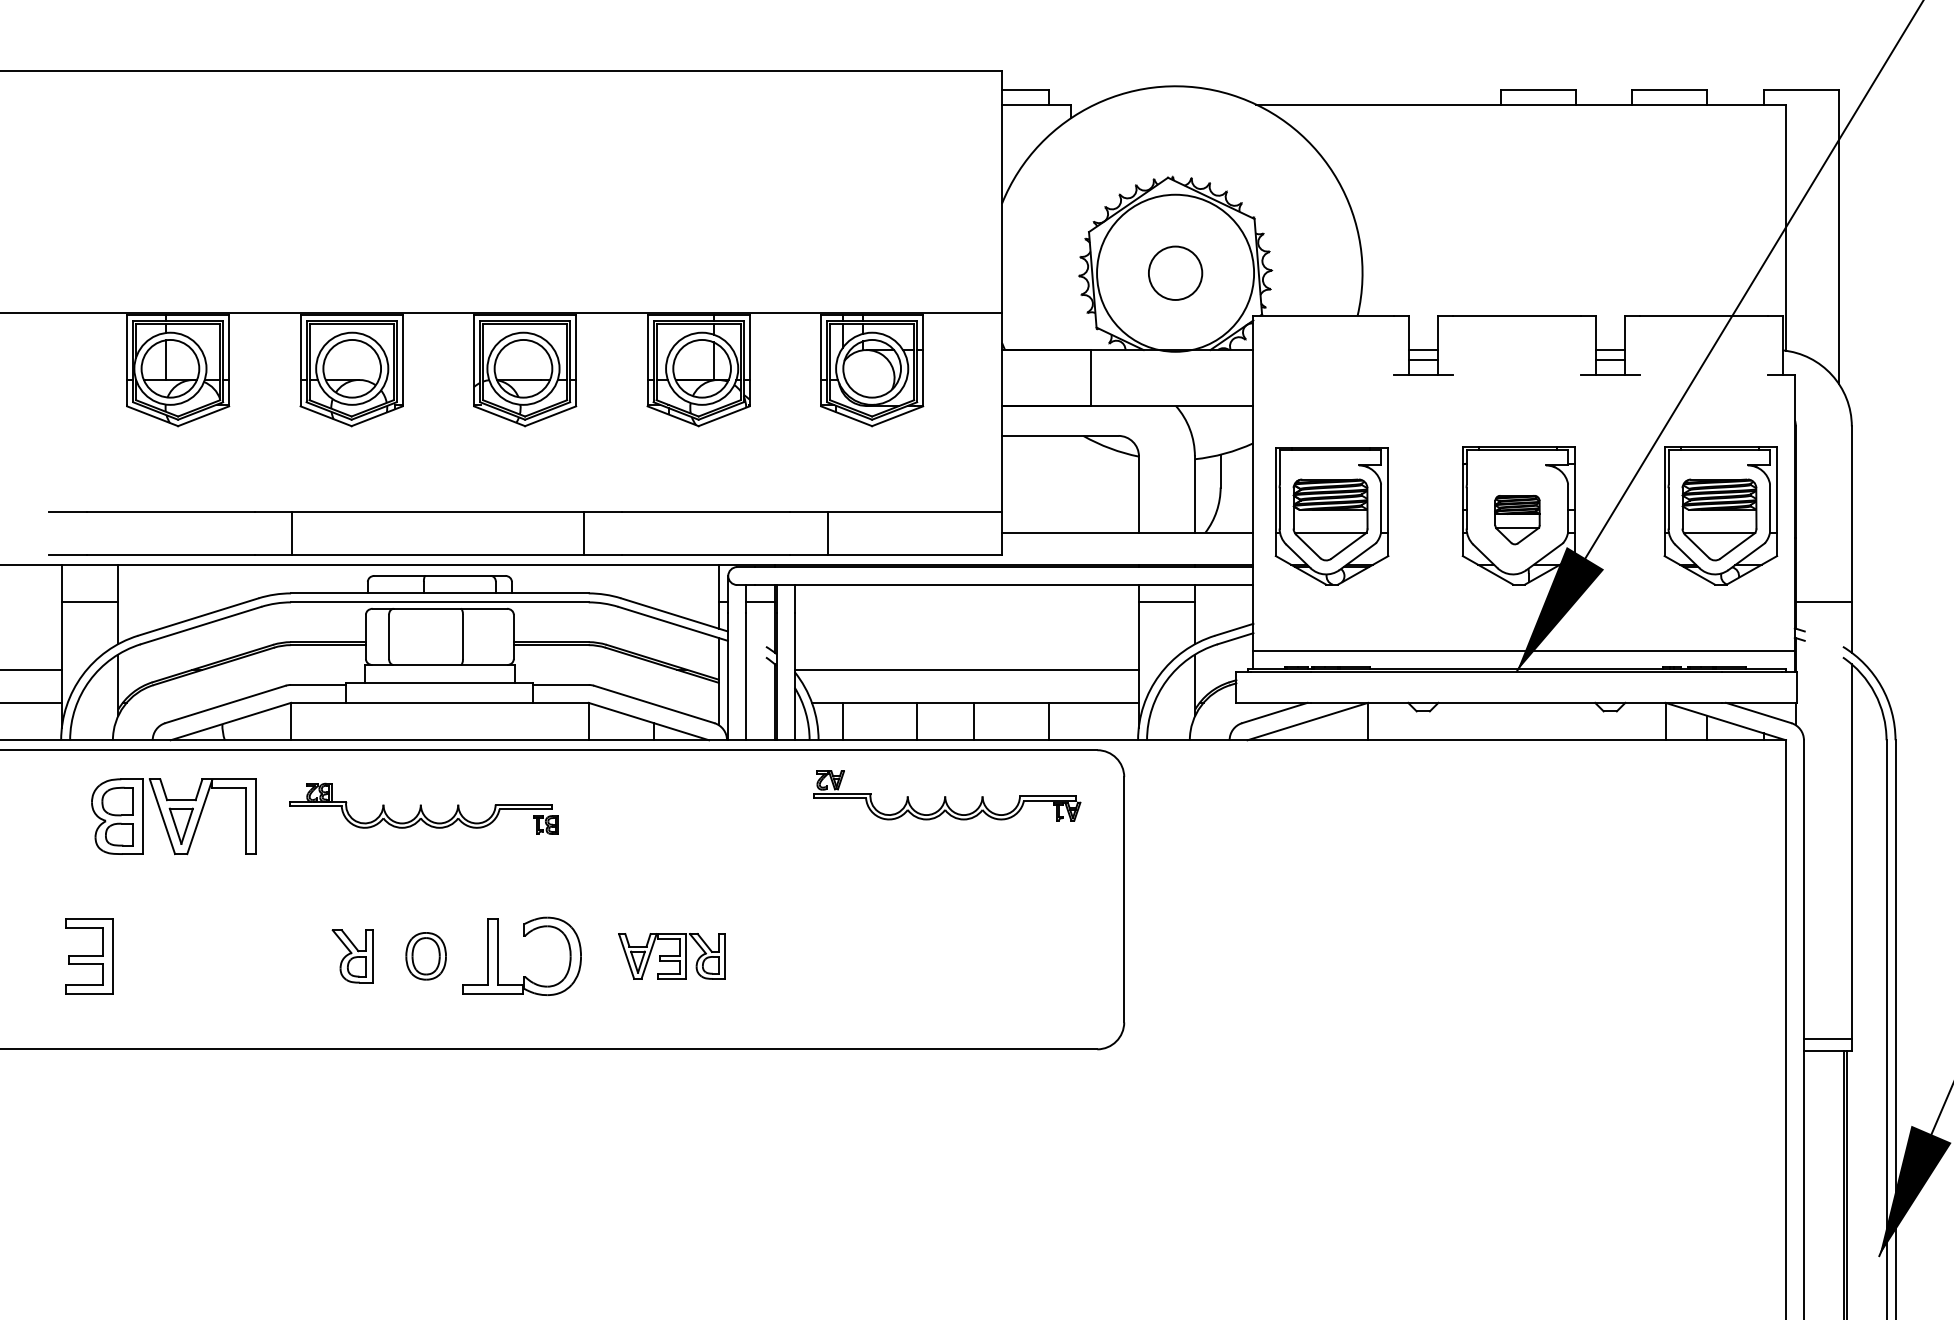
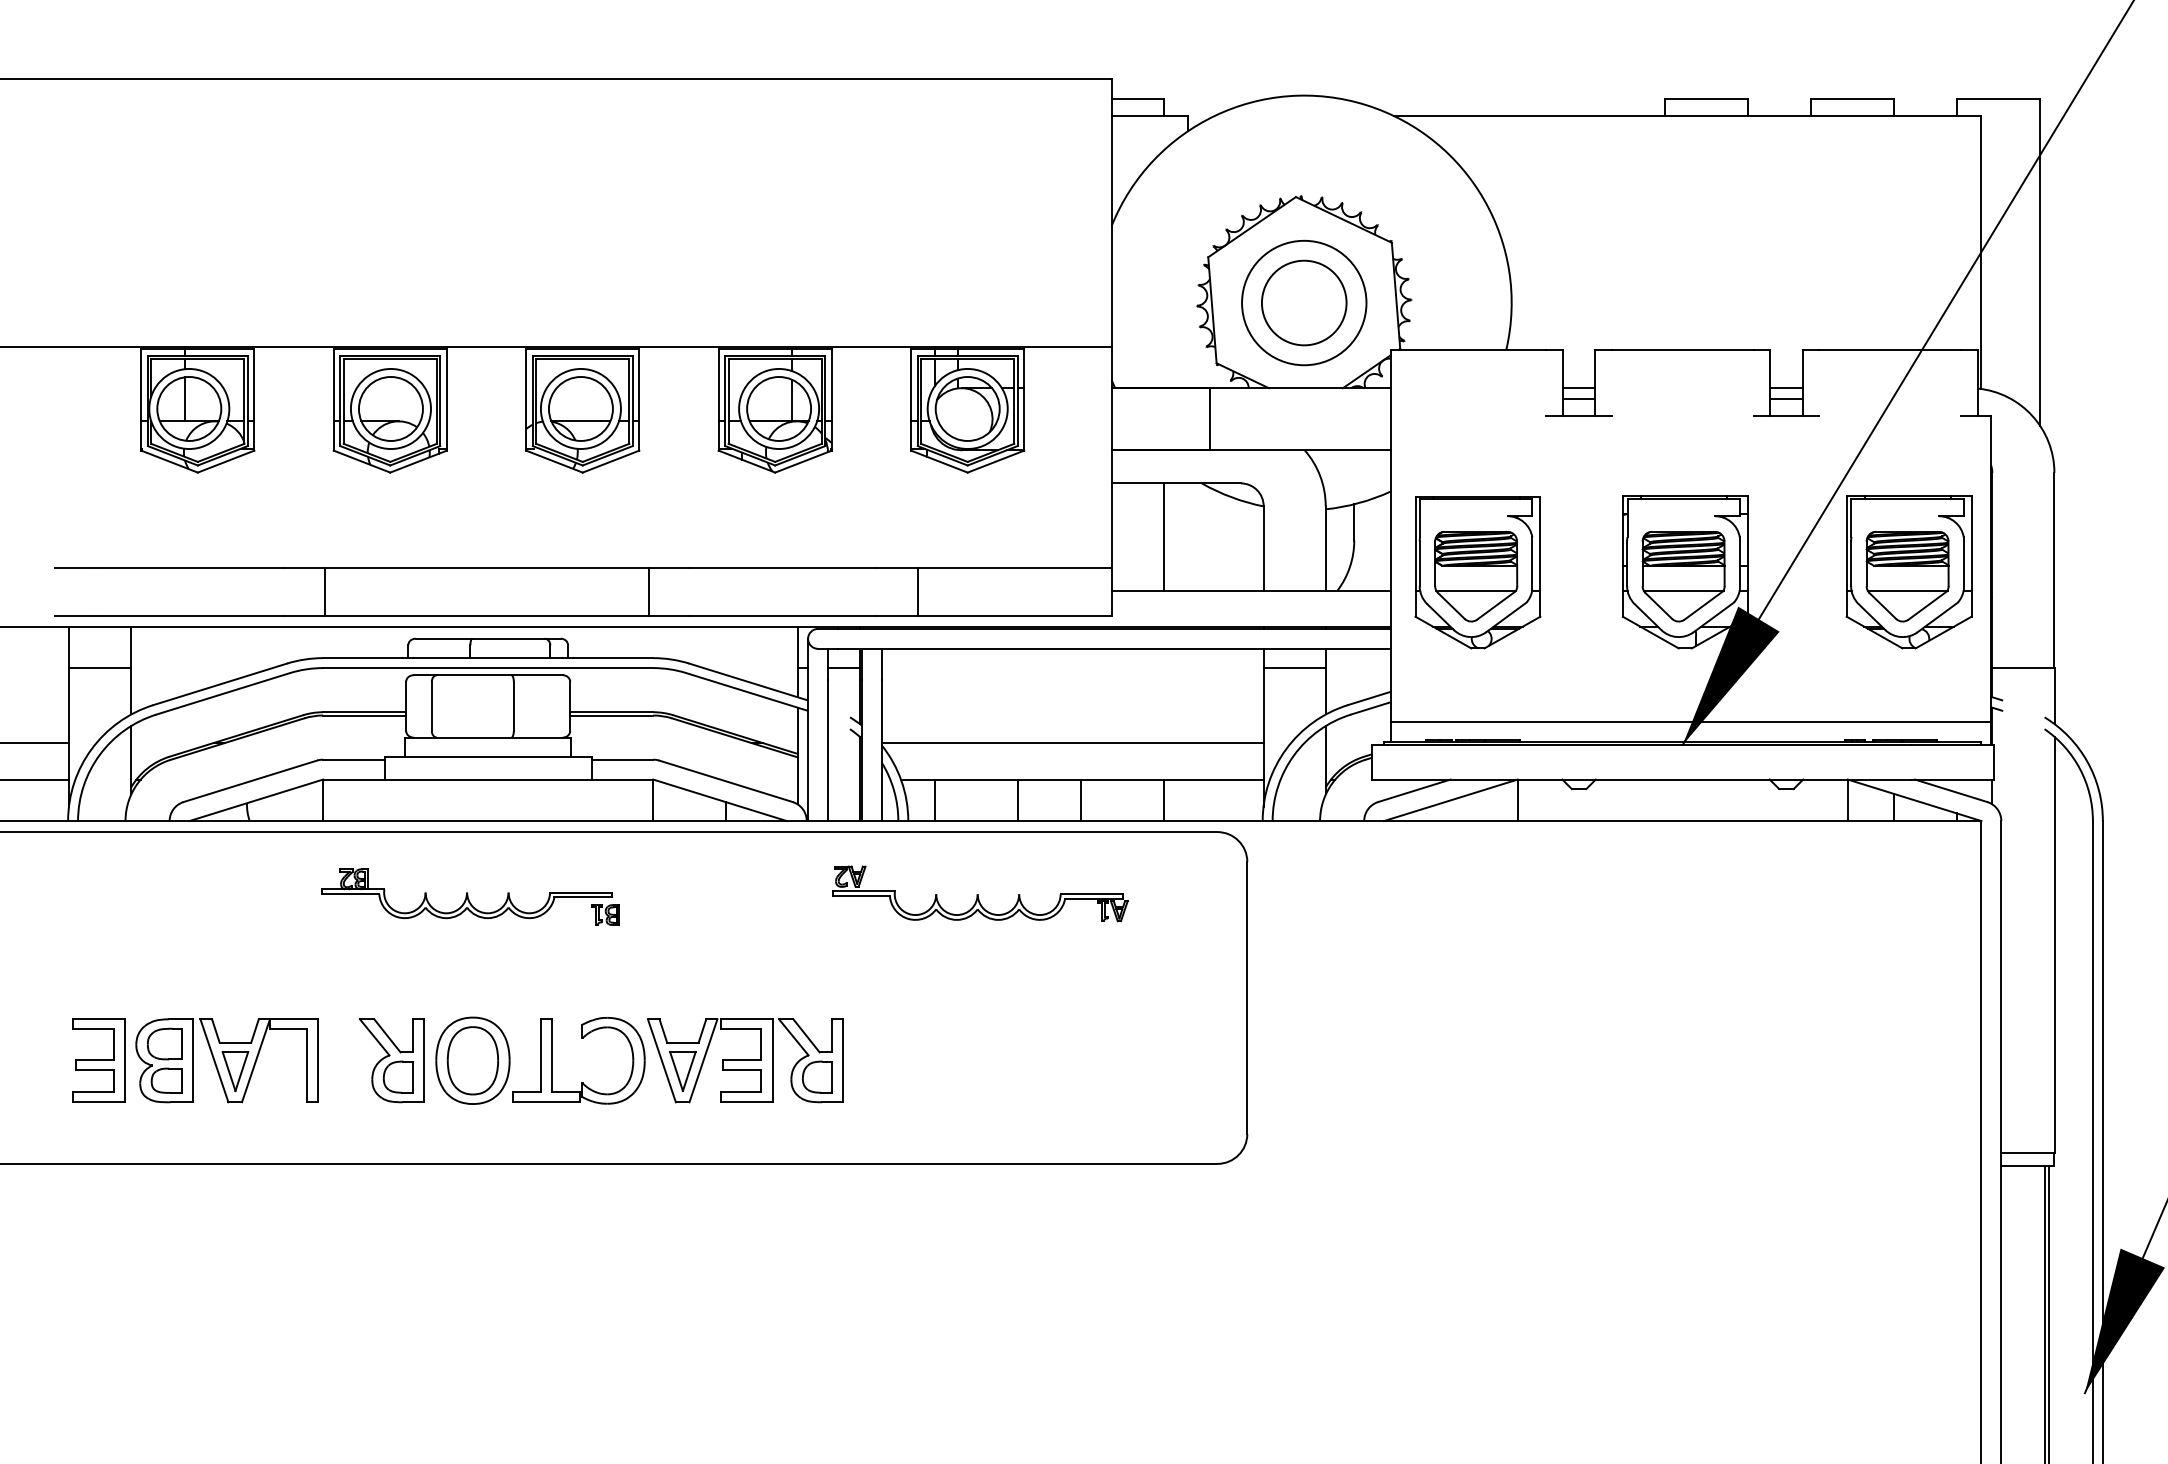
circle: (1174, 272) -> (1303, 302), size x1.43
circle: (1175, 272) -> (1304, 302), size x0.71
line: (1048, 483) -> (1163, 536), added
part: (1517, 519) -> (1683, 576), size x1.67
part: (947, 795) -> (980, 893), moved
part: (173, 816) -> (226, 1060), moved
part: (352, 956) -> (391, 1060), size x1.43
part: (425, 956) -> (472, 1060), size x1.67
part: (671, 956) -> (745, 1060), size x1.67

